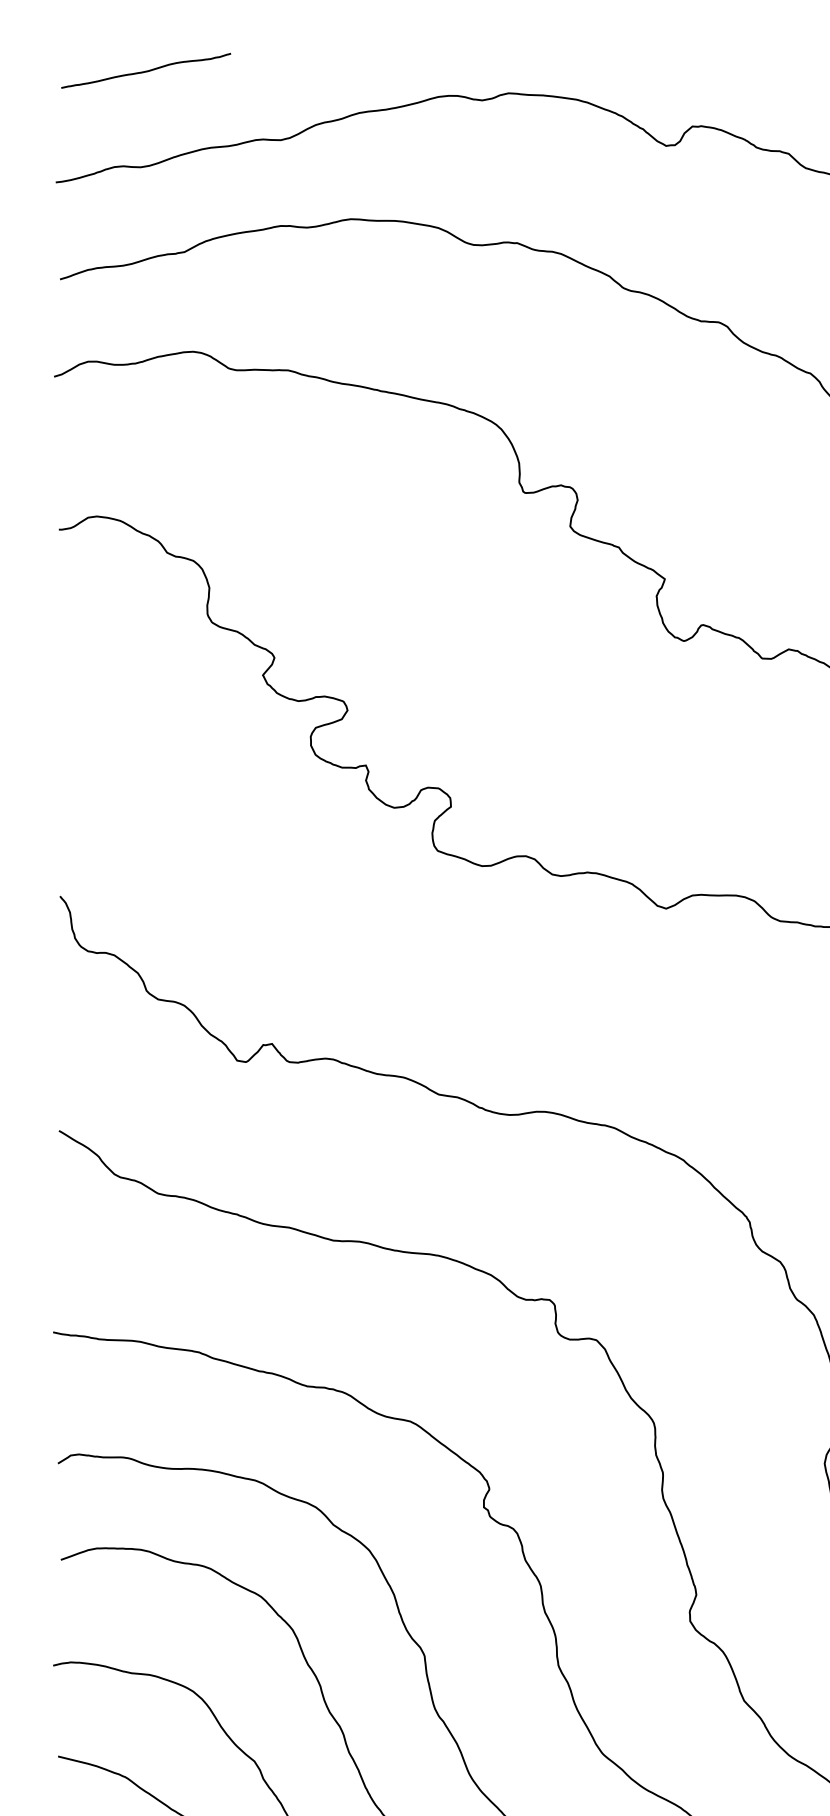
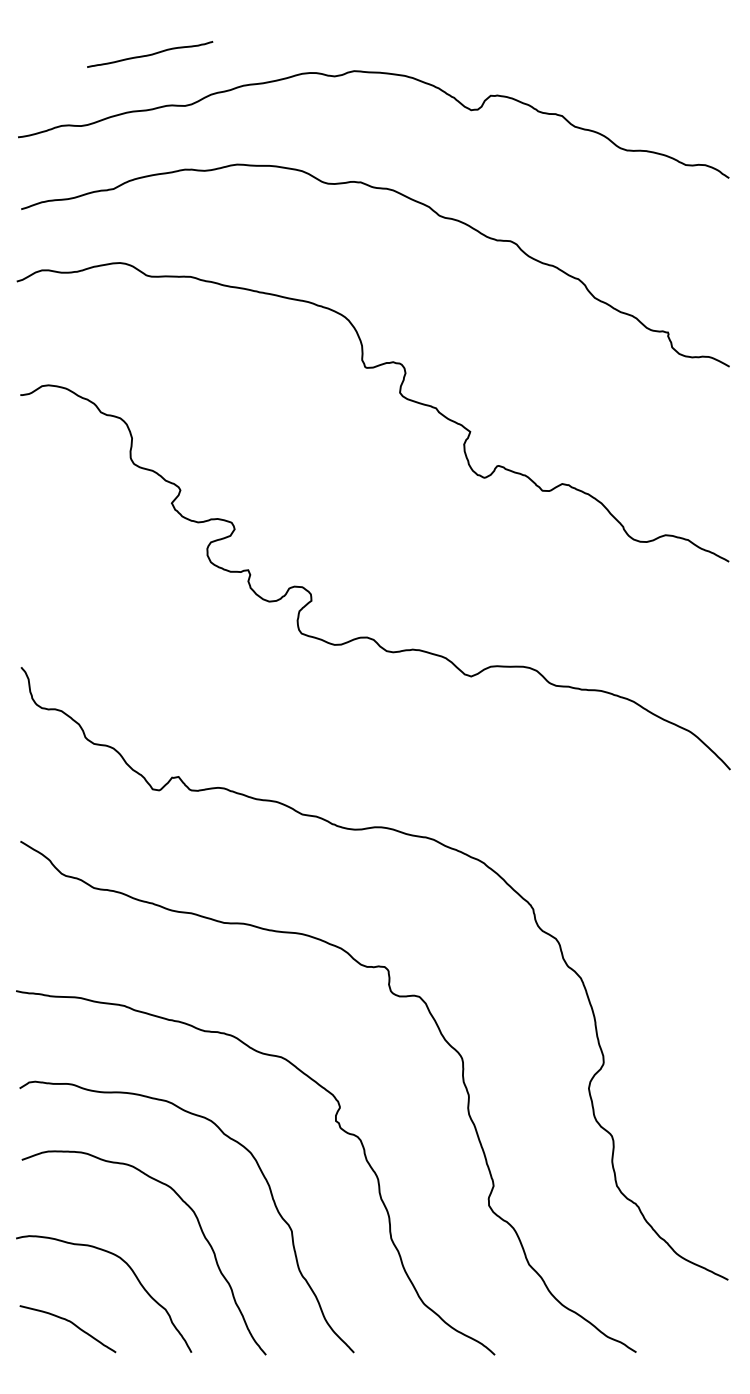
curve: (146, 70) -> (150, 54), moved

